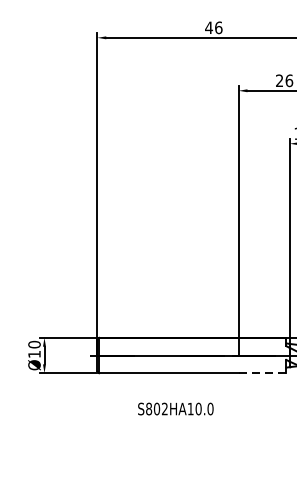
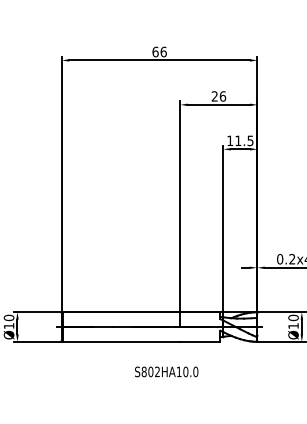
text: (208, 27) -> (155, 51), 46 -> 66
line: (262, 372) -> (200, 341), dashed -> solid
text: (175, 408) -> (166, 371), moved

